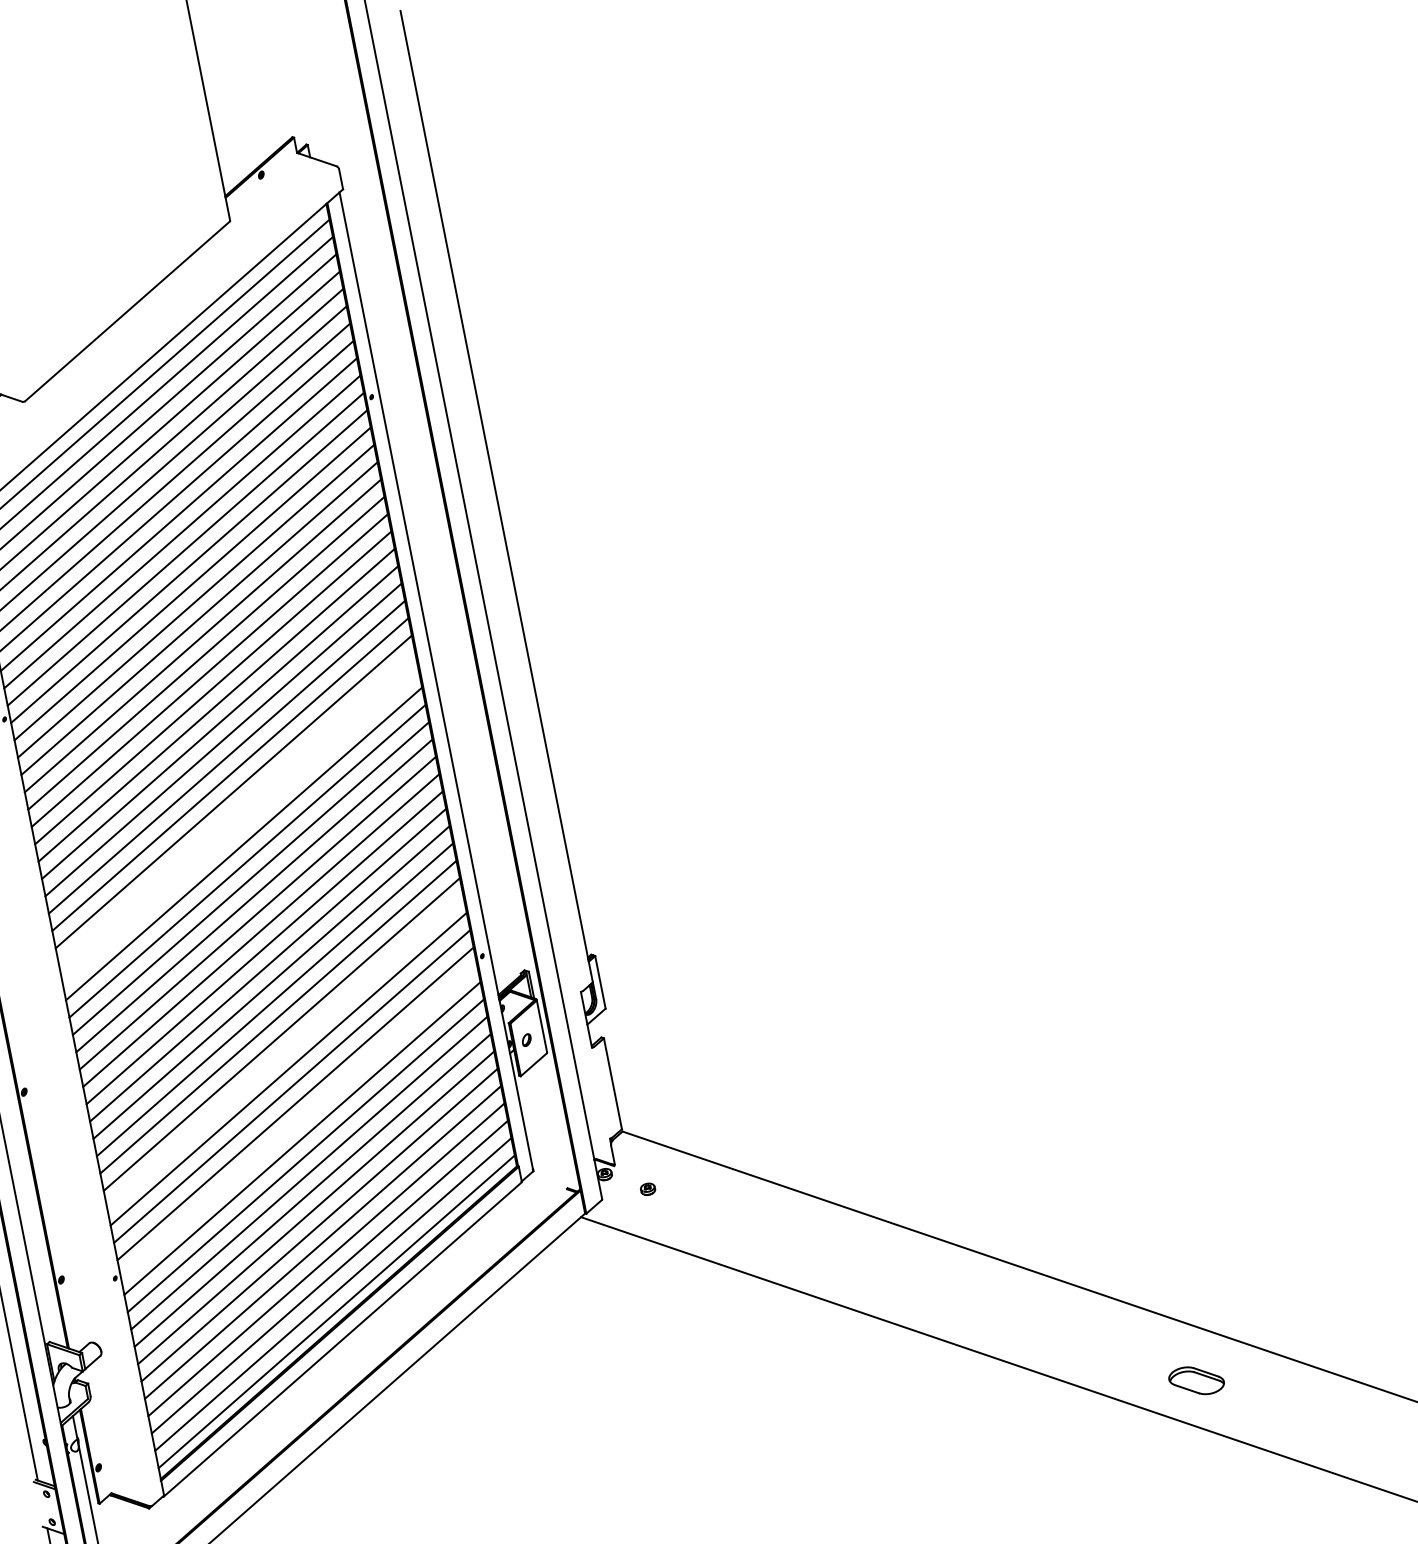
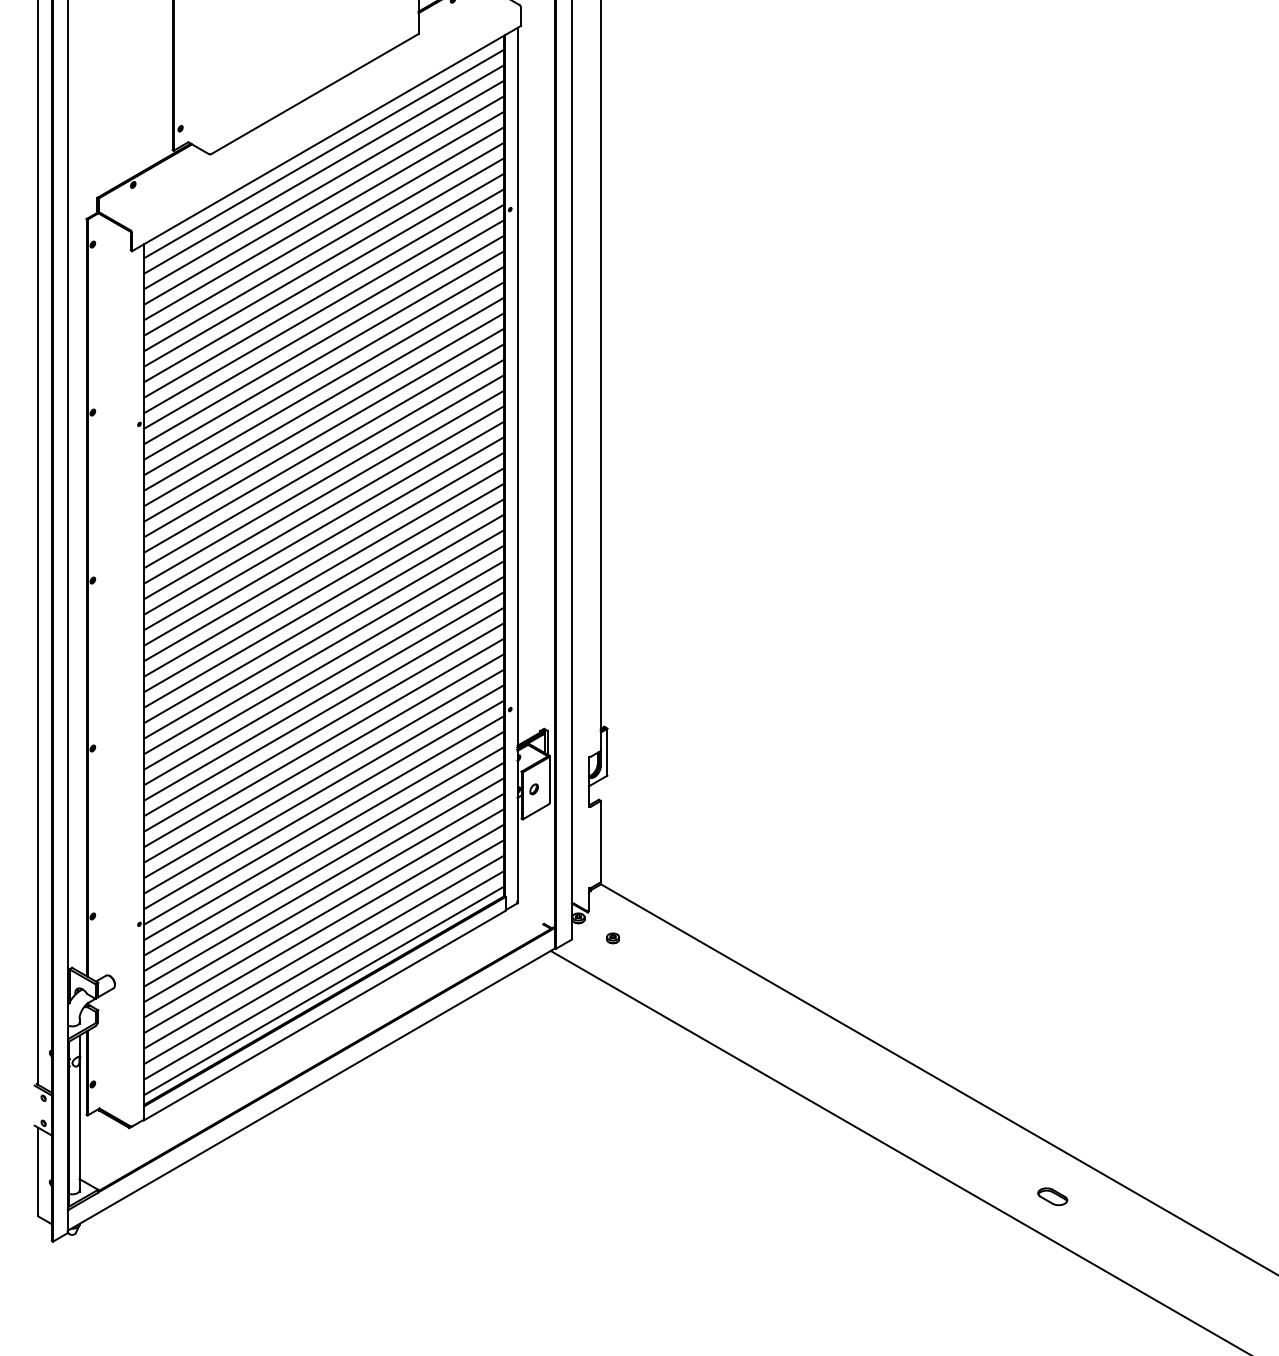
line: (237, 809) -> (324, 541), added
line: (240, 826) -> (324, 556), added
line: (285, 1052) -> (324, 758), added
line: (299, 1121) -> (324, 820), added
part: (1196, 1380) -> (1052, 1196), size x0.62

